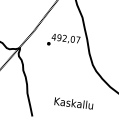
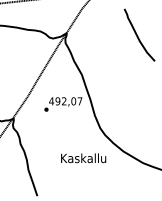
text: (73, 103) -> (83, 158), moved

